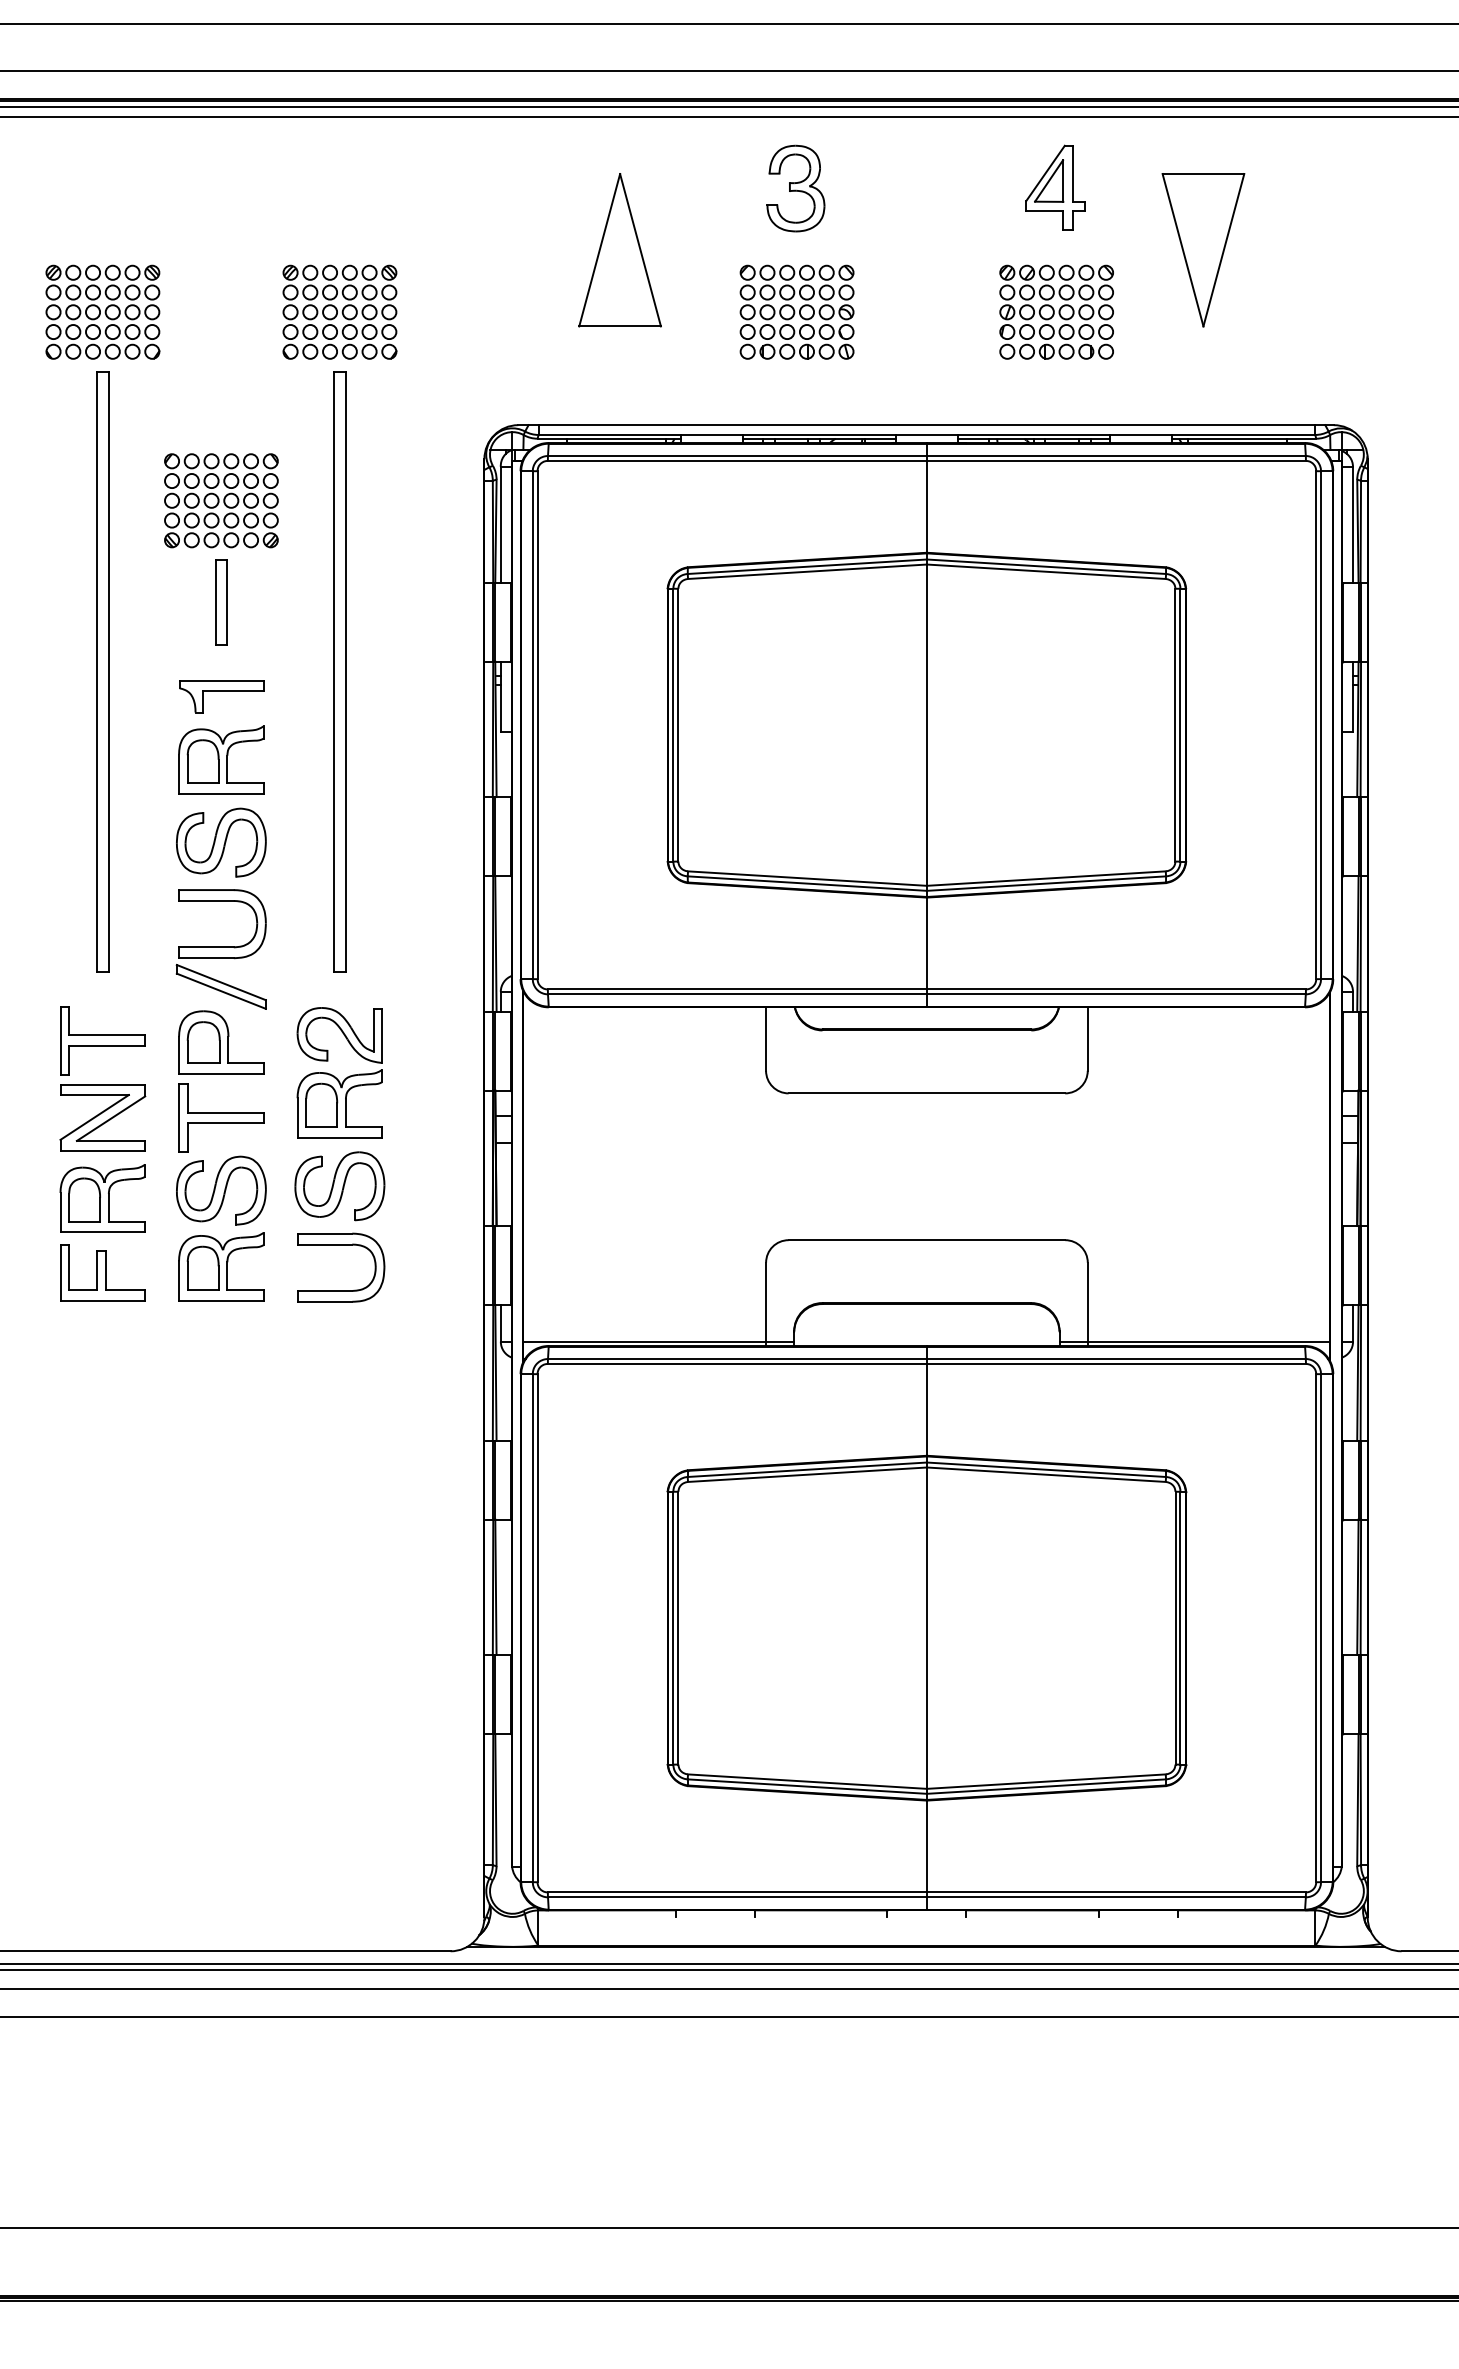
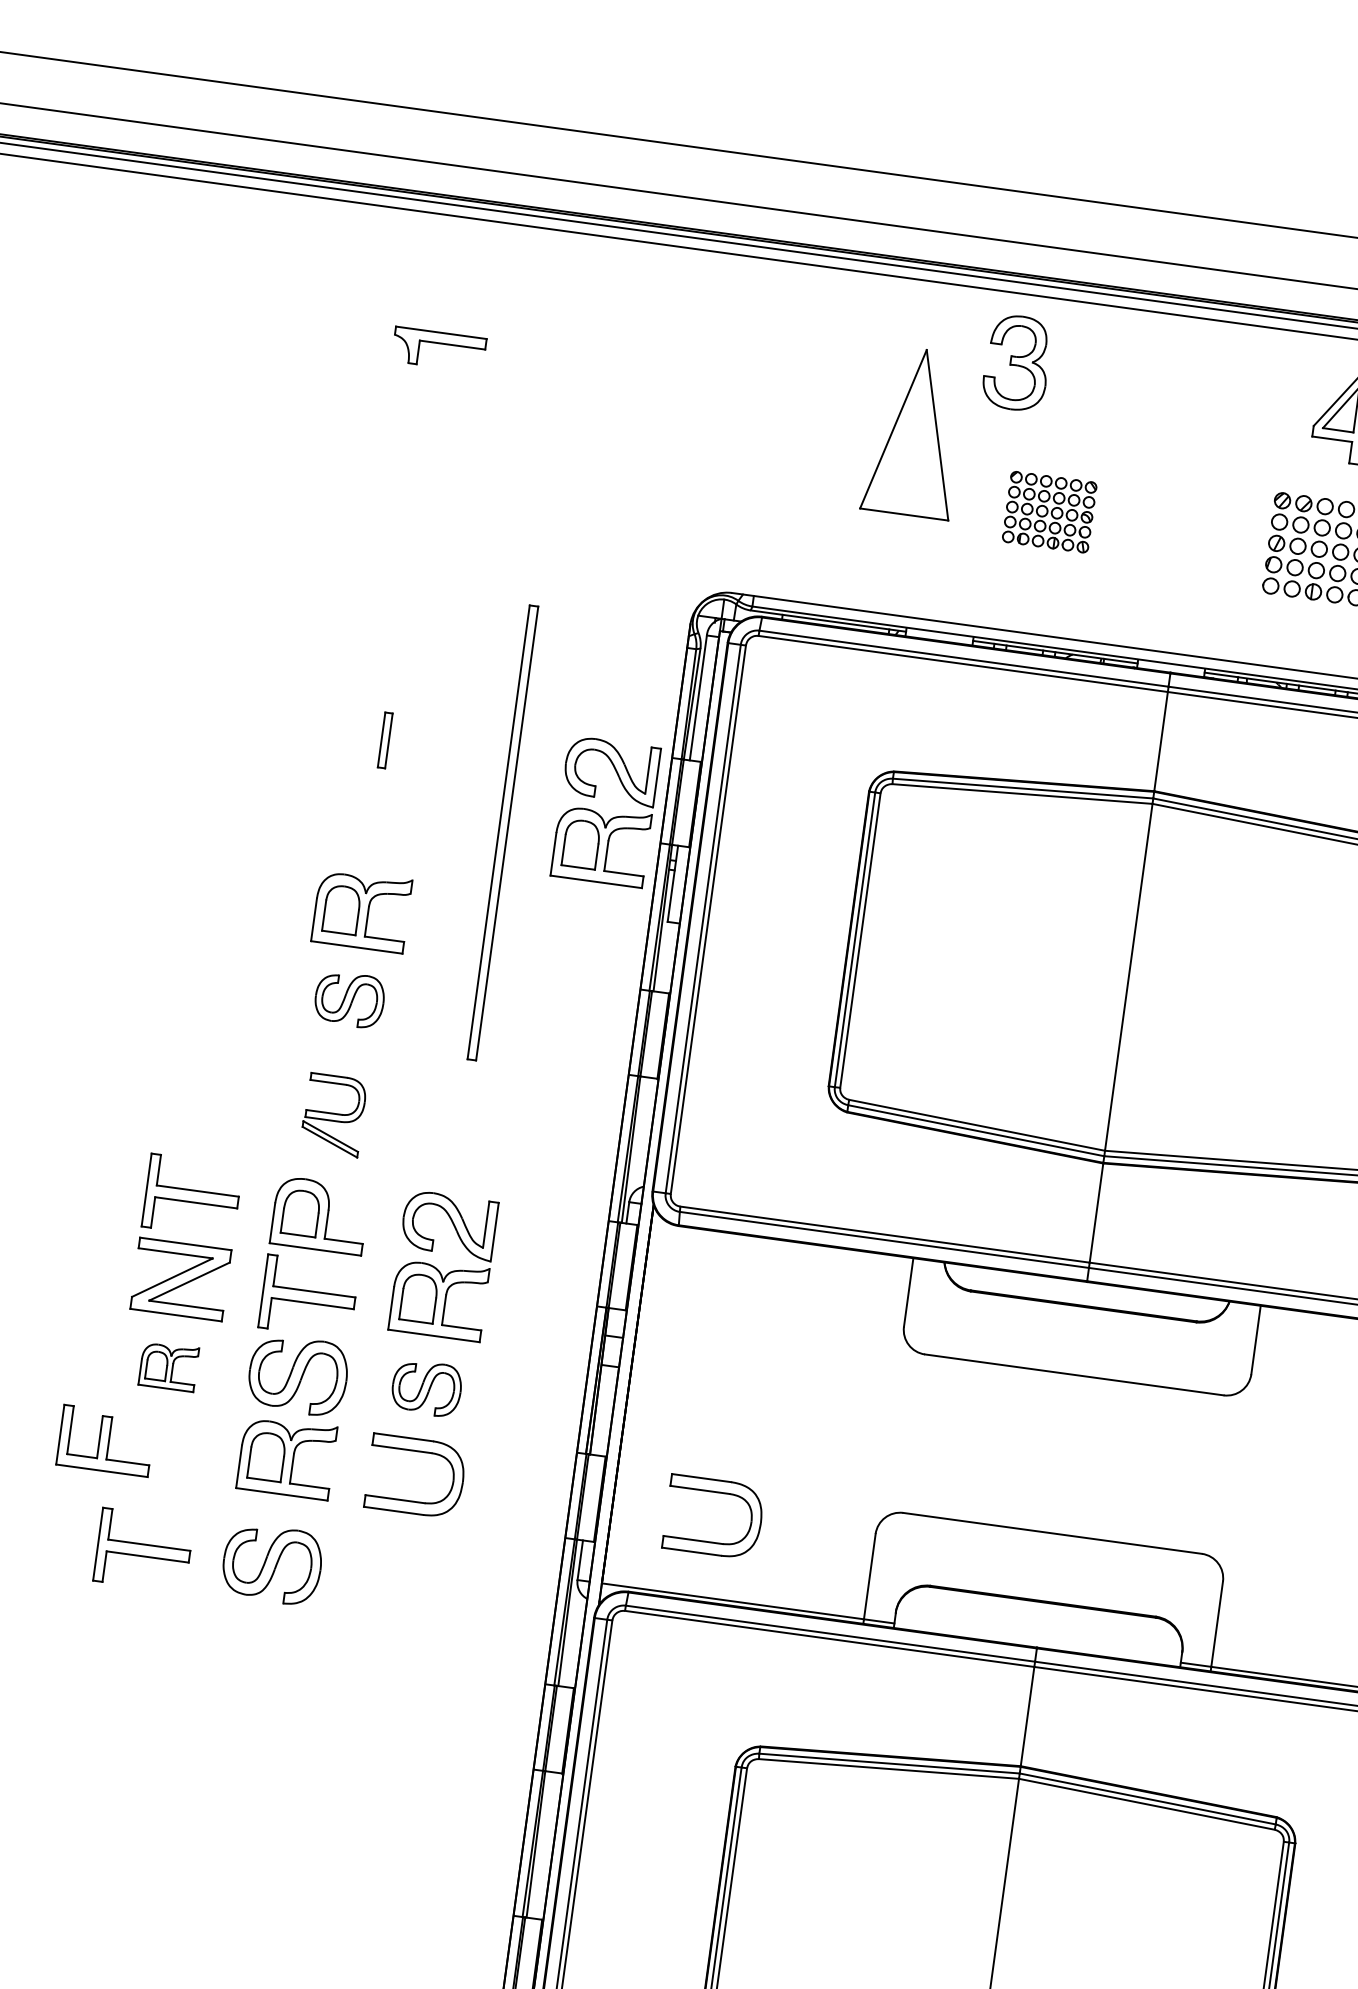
part: (795, 188) -> (1016, 362), moved
part: (619, 250) -> (914, 432), moved
part: (102, 311) -> (299, 408), removed
part: (339, 311) -> (555, 443), removed
part: (796, 311) -> (1049, 511), size x0.7
part: (221, 500) -> (400, 630), removed
part: (221, 602) -> (385, 740), size x0.6
part: (430, 639) -> (605, 811), added
part: (102, 671) -> (246, 797), removed
part: (339, 671) -> (502, 832), size x0.7
part: (221, 696) -> (438, 349), moved
part: (221, 842) -> (349, 999), size x0.7
part: (220, 949) -> (332, 1115), size x0.6
part: (339, 1186) -> (426, 1388), size x0.7
part: (102, 1198) -> (168, 1366), size x0.6
part: (617, 1245) -> (717, 1493), added
part: (102, 1272) -> (105, 1440), moved
part: (221, 1365) -> (272, 1564), added
part: (102, 1368) -> (143, 1550), added

